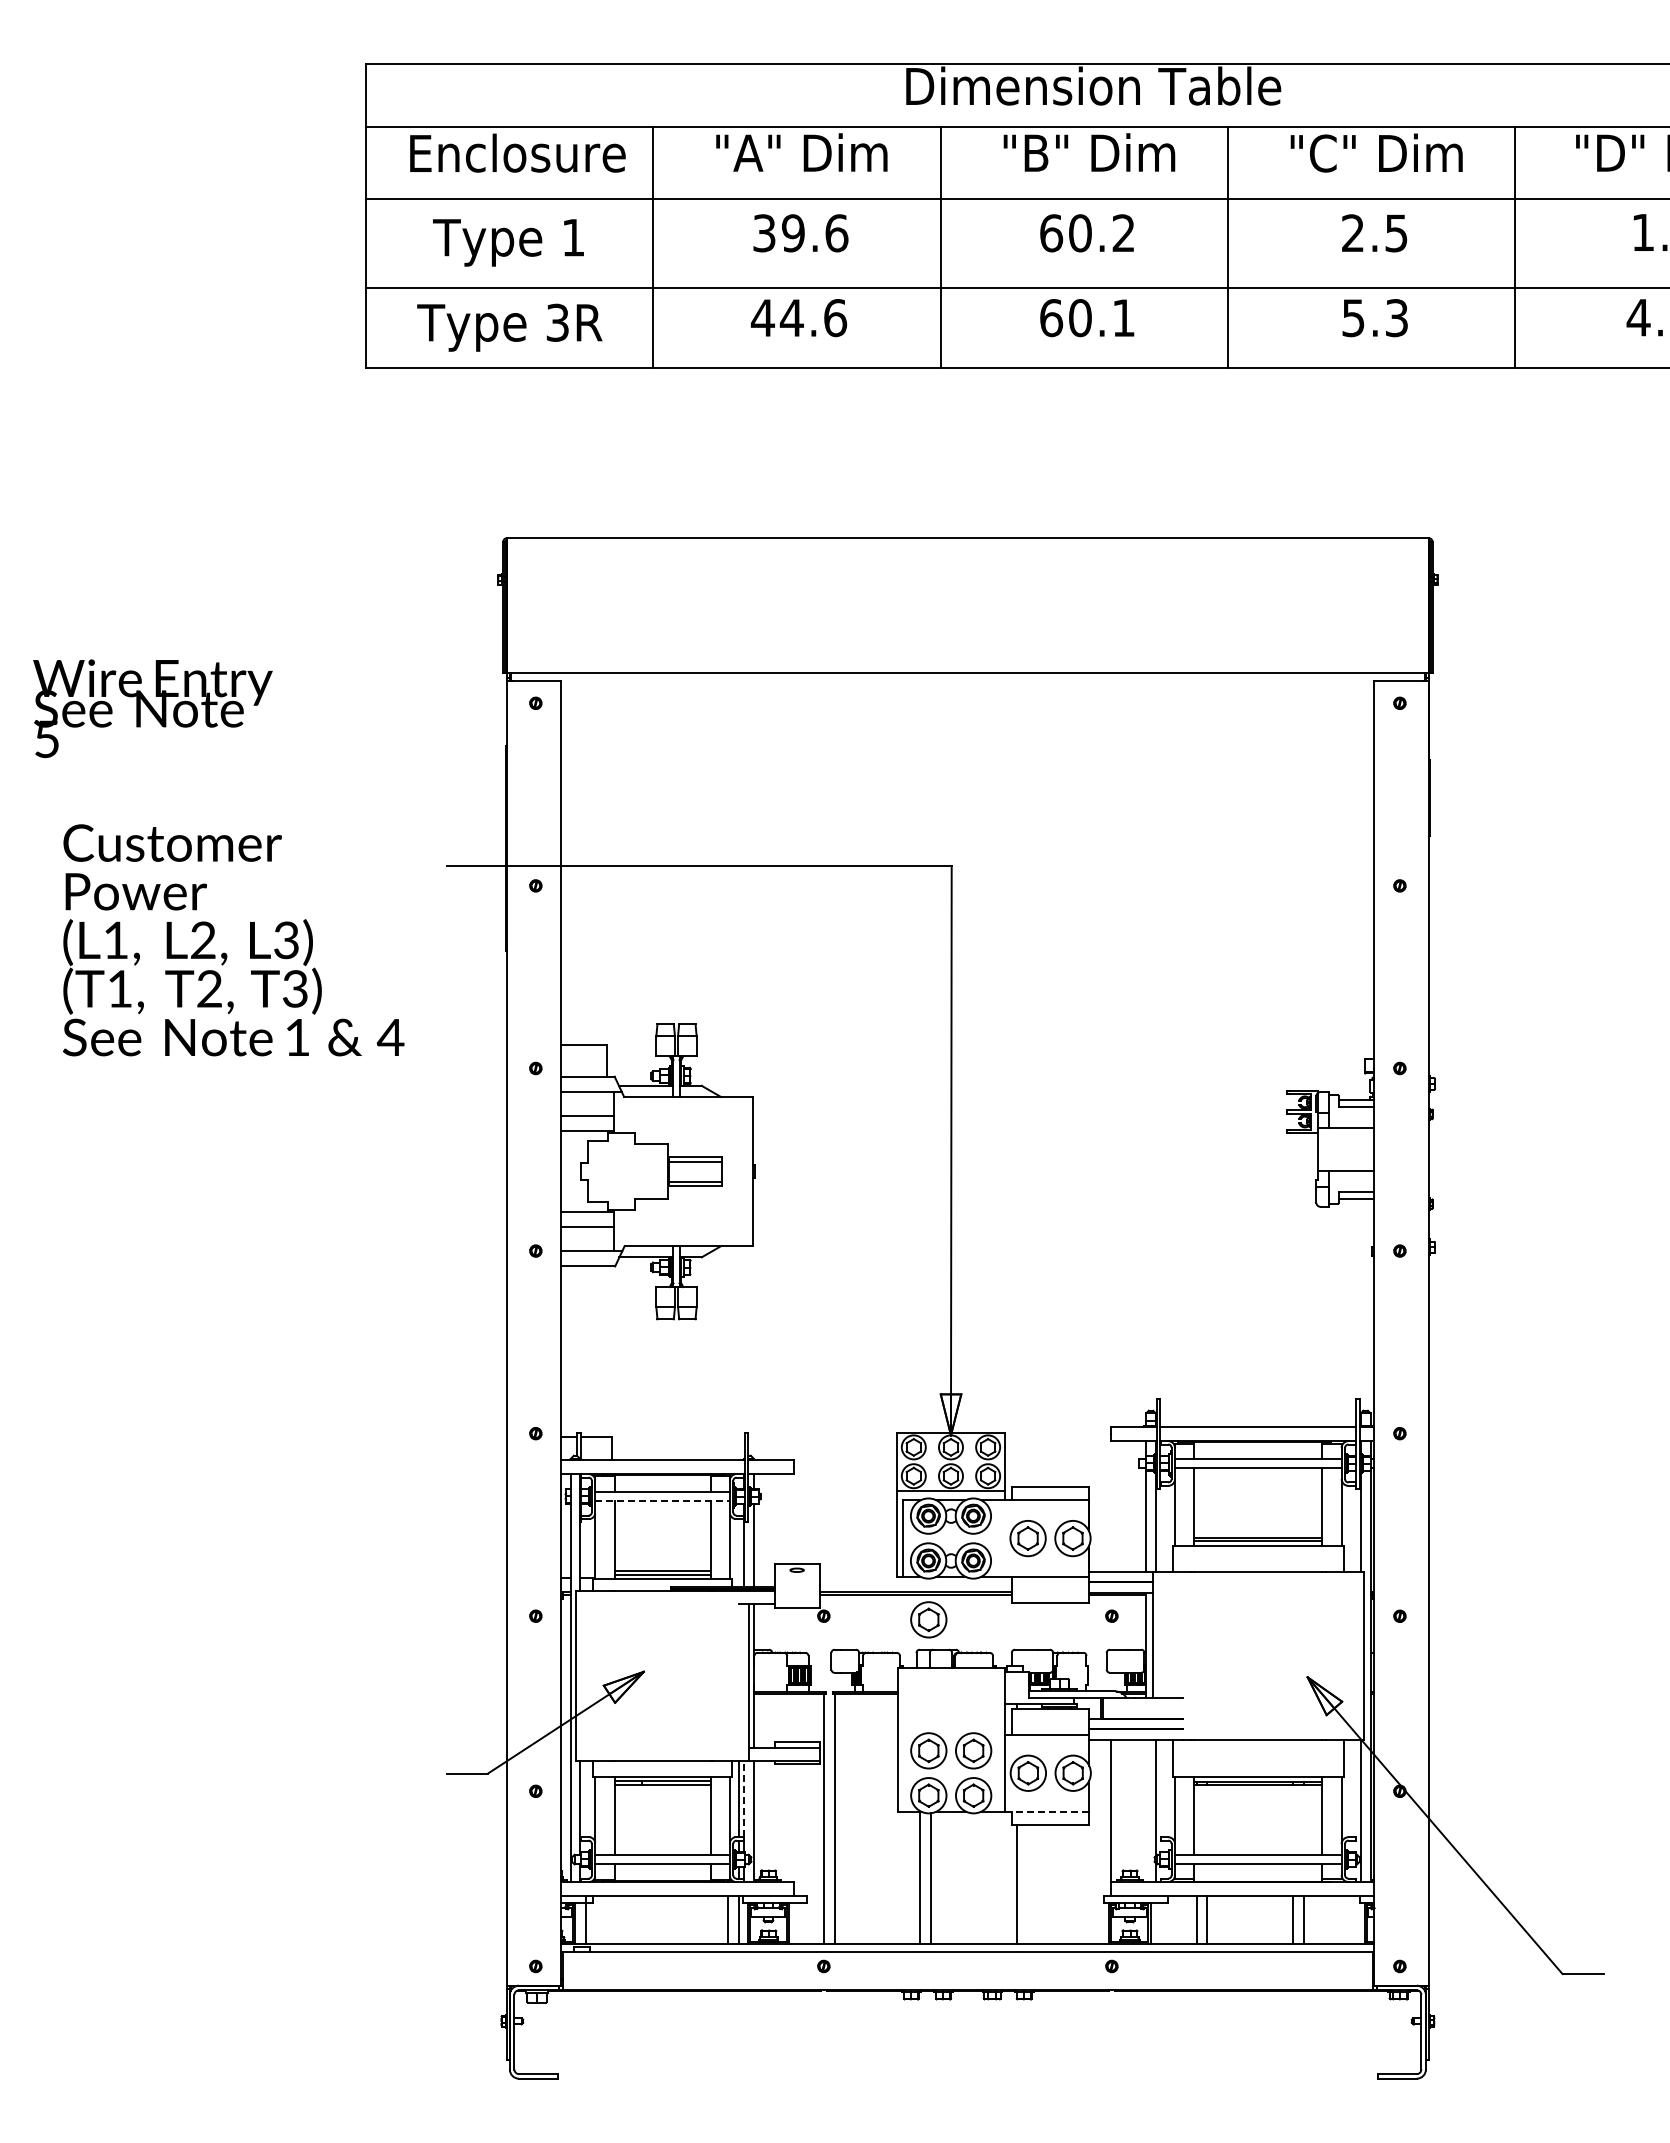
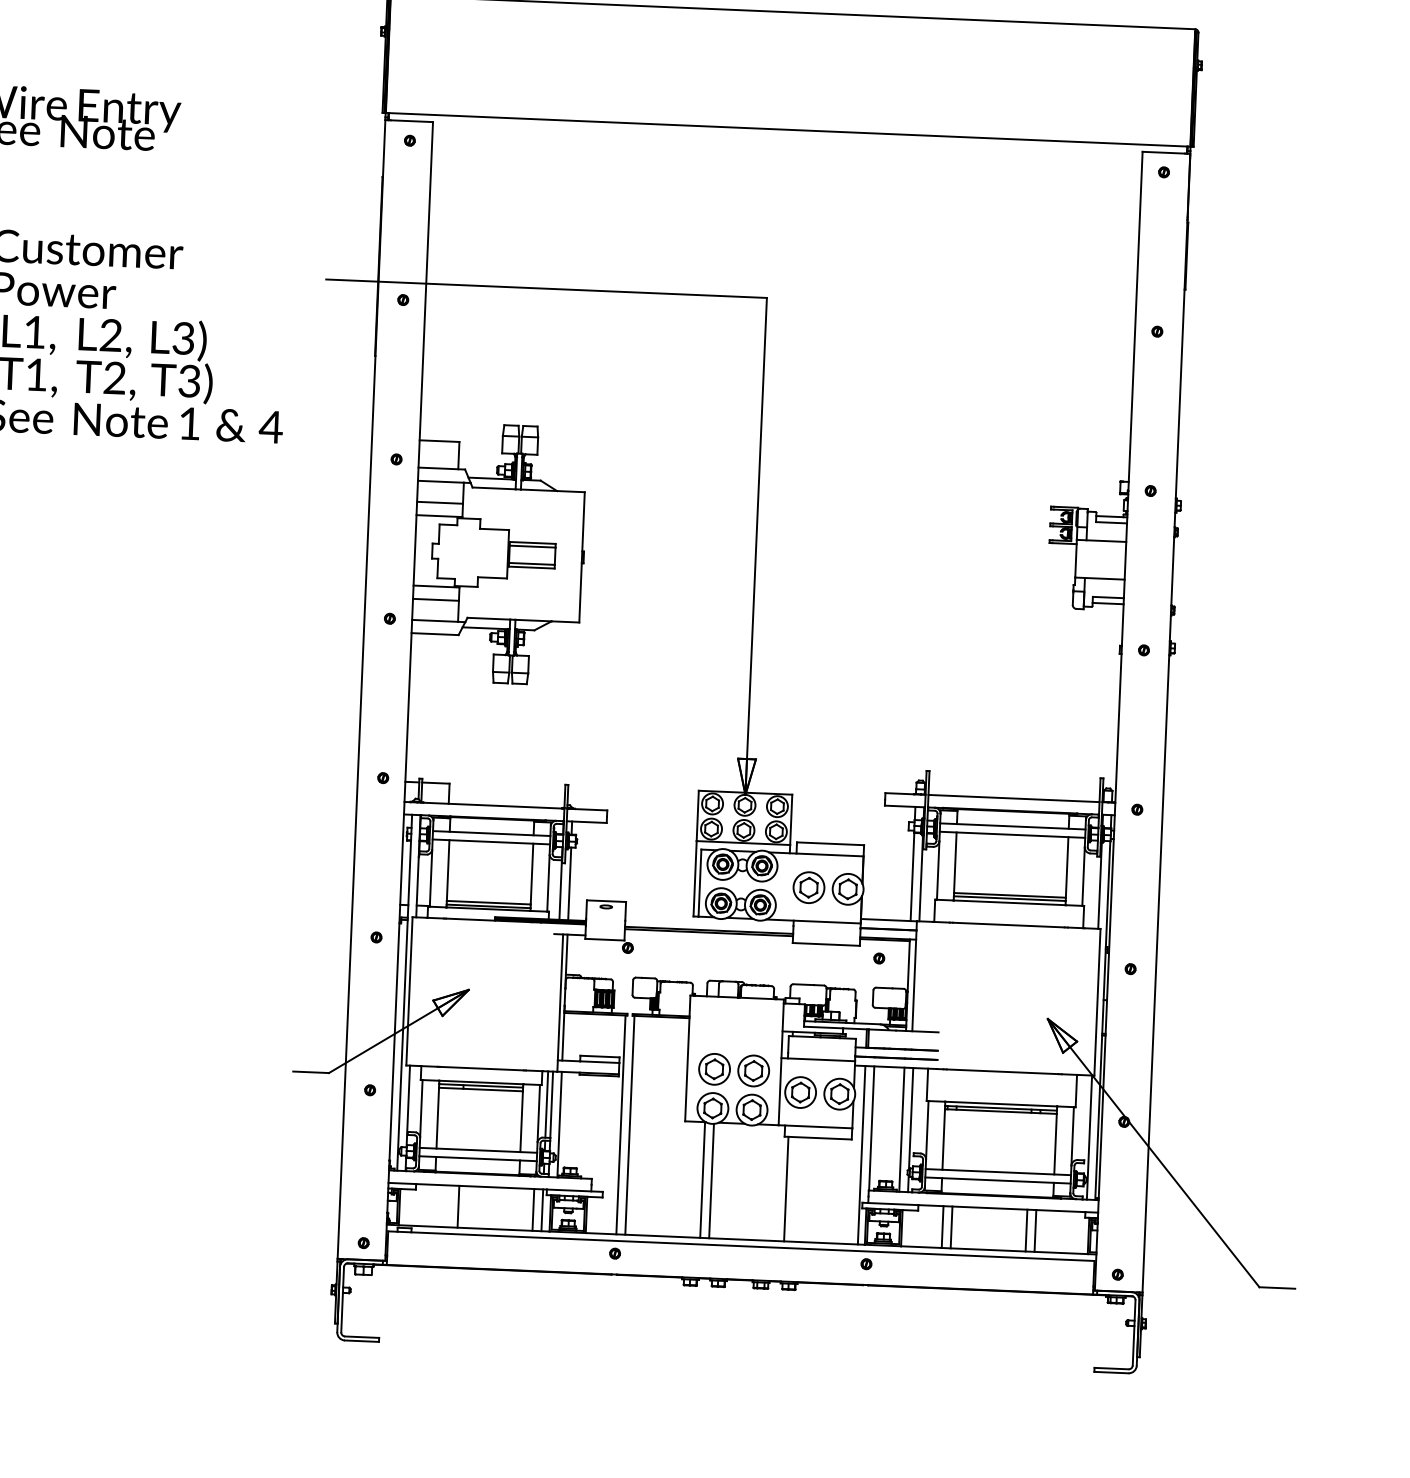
line: (663, 1501) -> (492, 842), dashed -> solid
part: (928, 1619) -> (719, 954), removed
line: (744, 1799) -> (551, 1105), dashed -> solid
line: (1145, 1810) -> (901, 1129), added
line: (1047, 1811) -> (815, 1126), dashed -> solid
line: (1101, 1841) -> (861, 1154), added
line: (586, 1920) -> (458, 1206), moved

